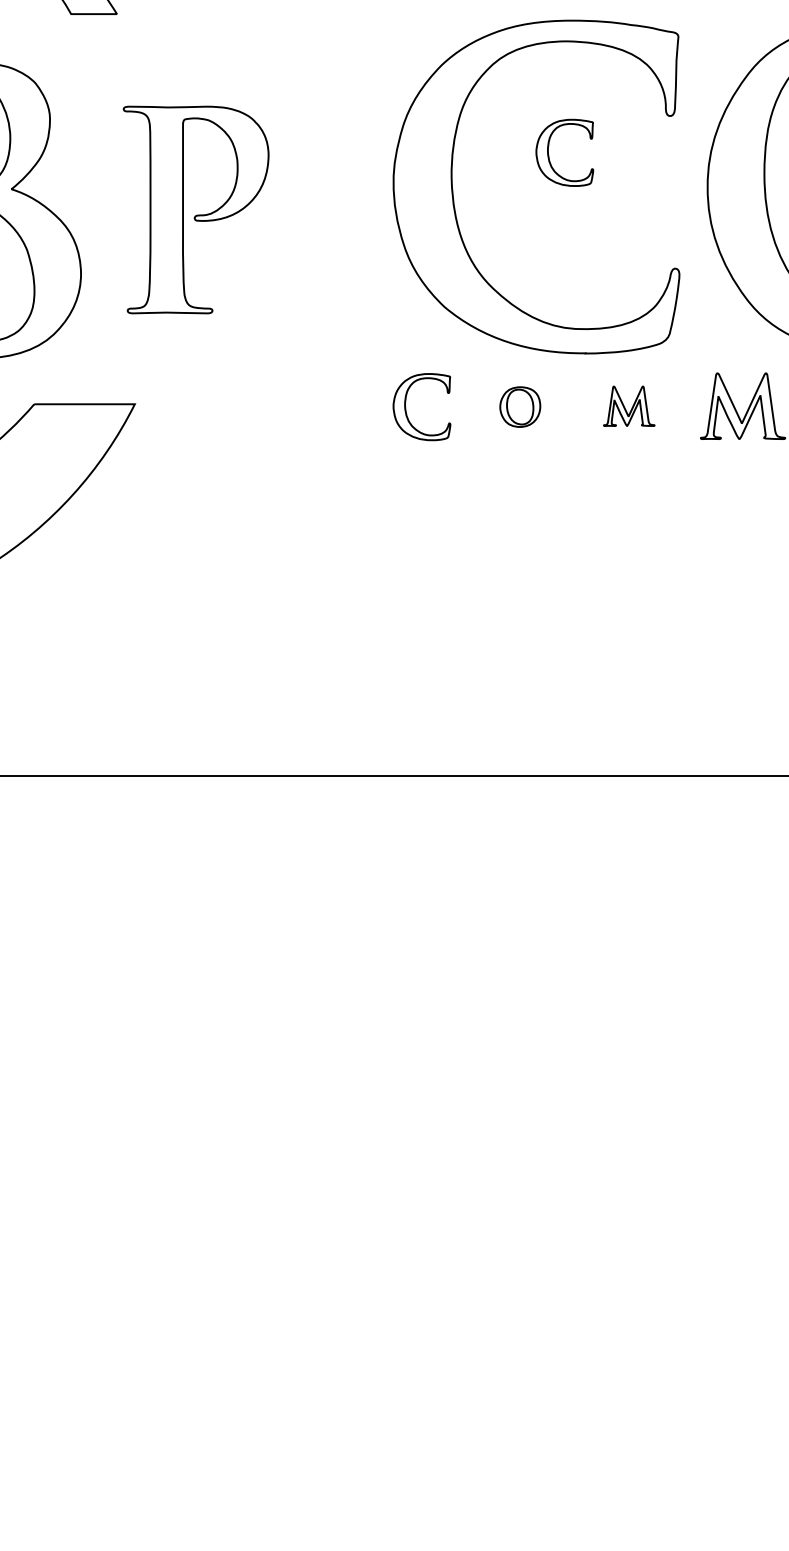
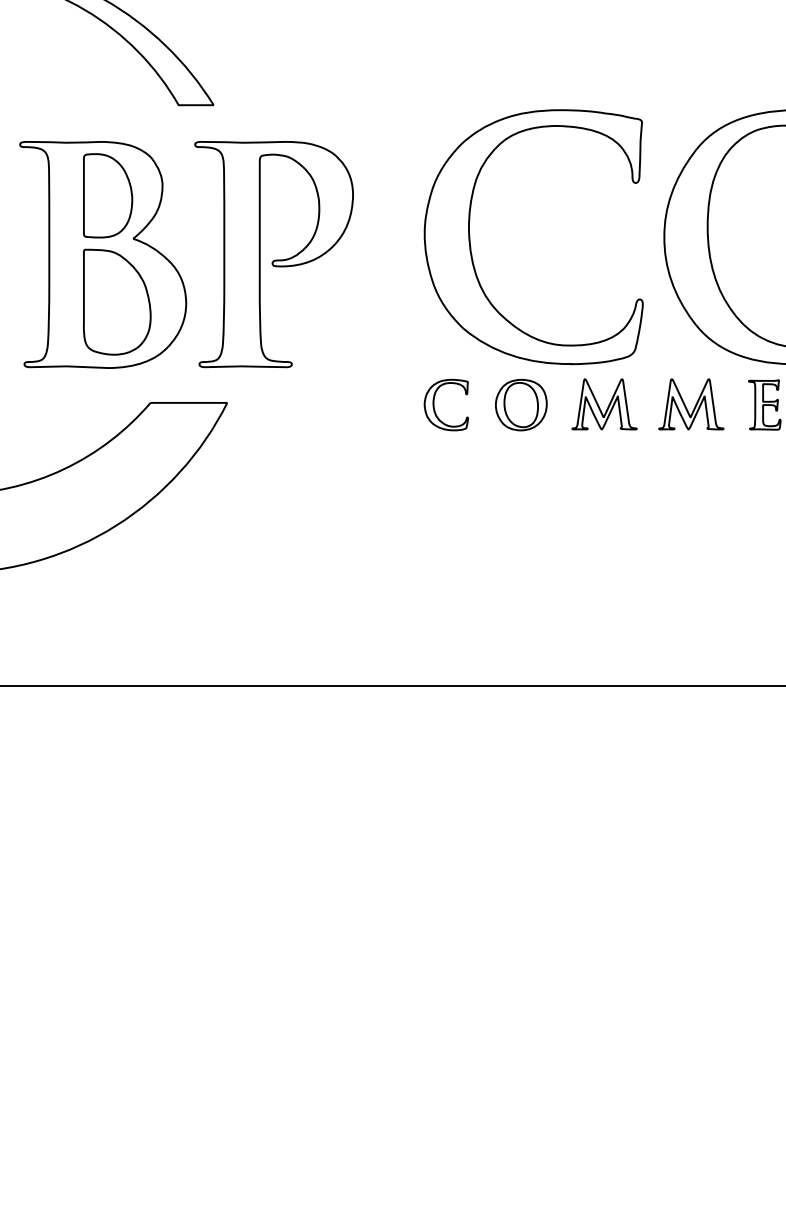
part: (549, 152) -> (543, 210), removed
part: (195, 209) -> (273, 254), size x1.43
part: (520, 406) -> (521, 404), size x1.67
part: (629, 406) -> (604, 404), size x1.67

